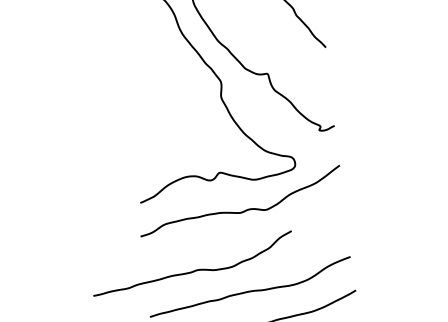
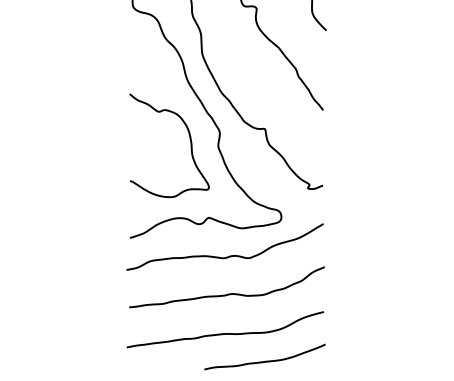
curve: (190, 93) -> (189, 139), added
curve: (194, 269) -> (228, 293), moved

